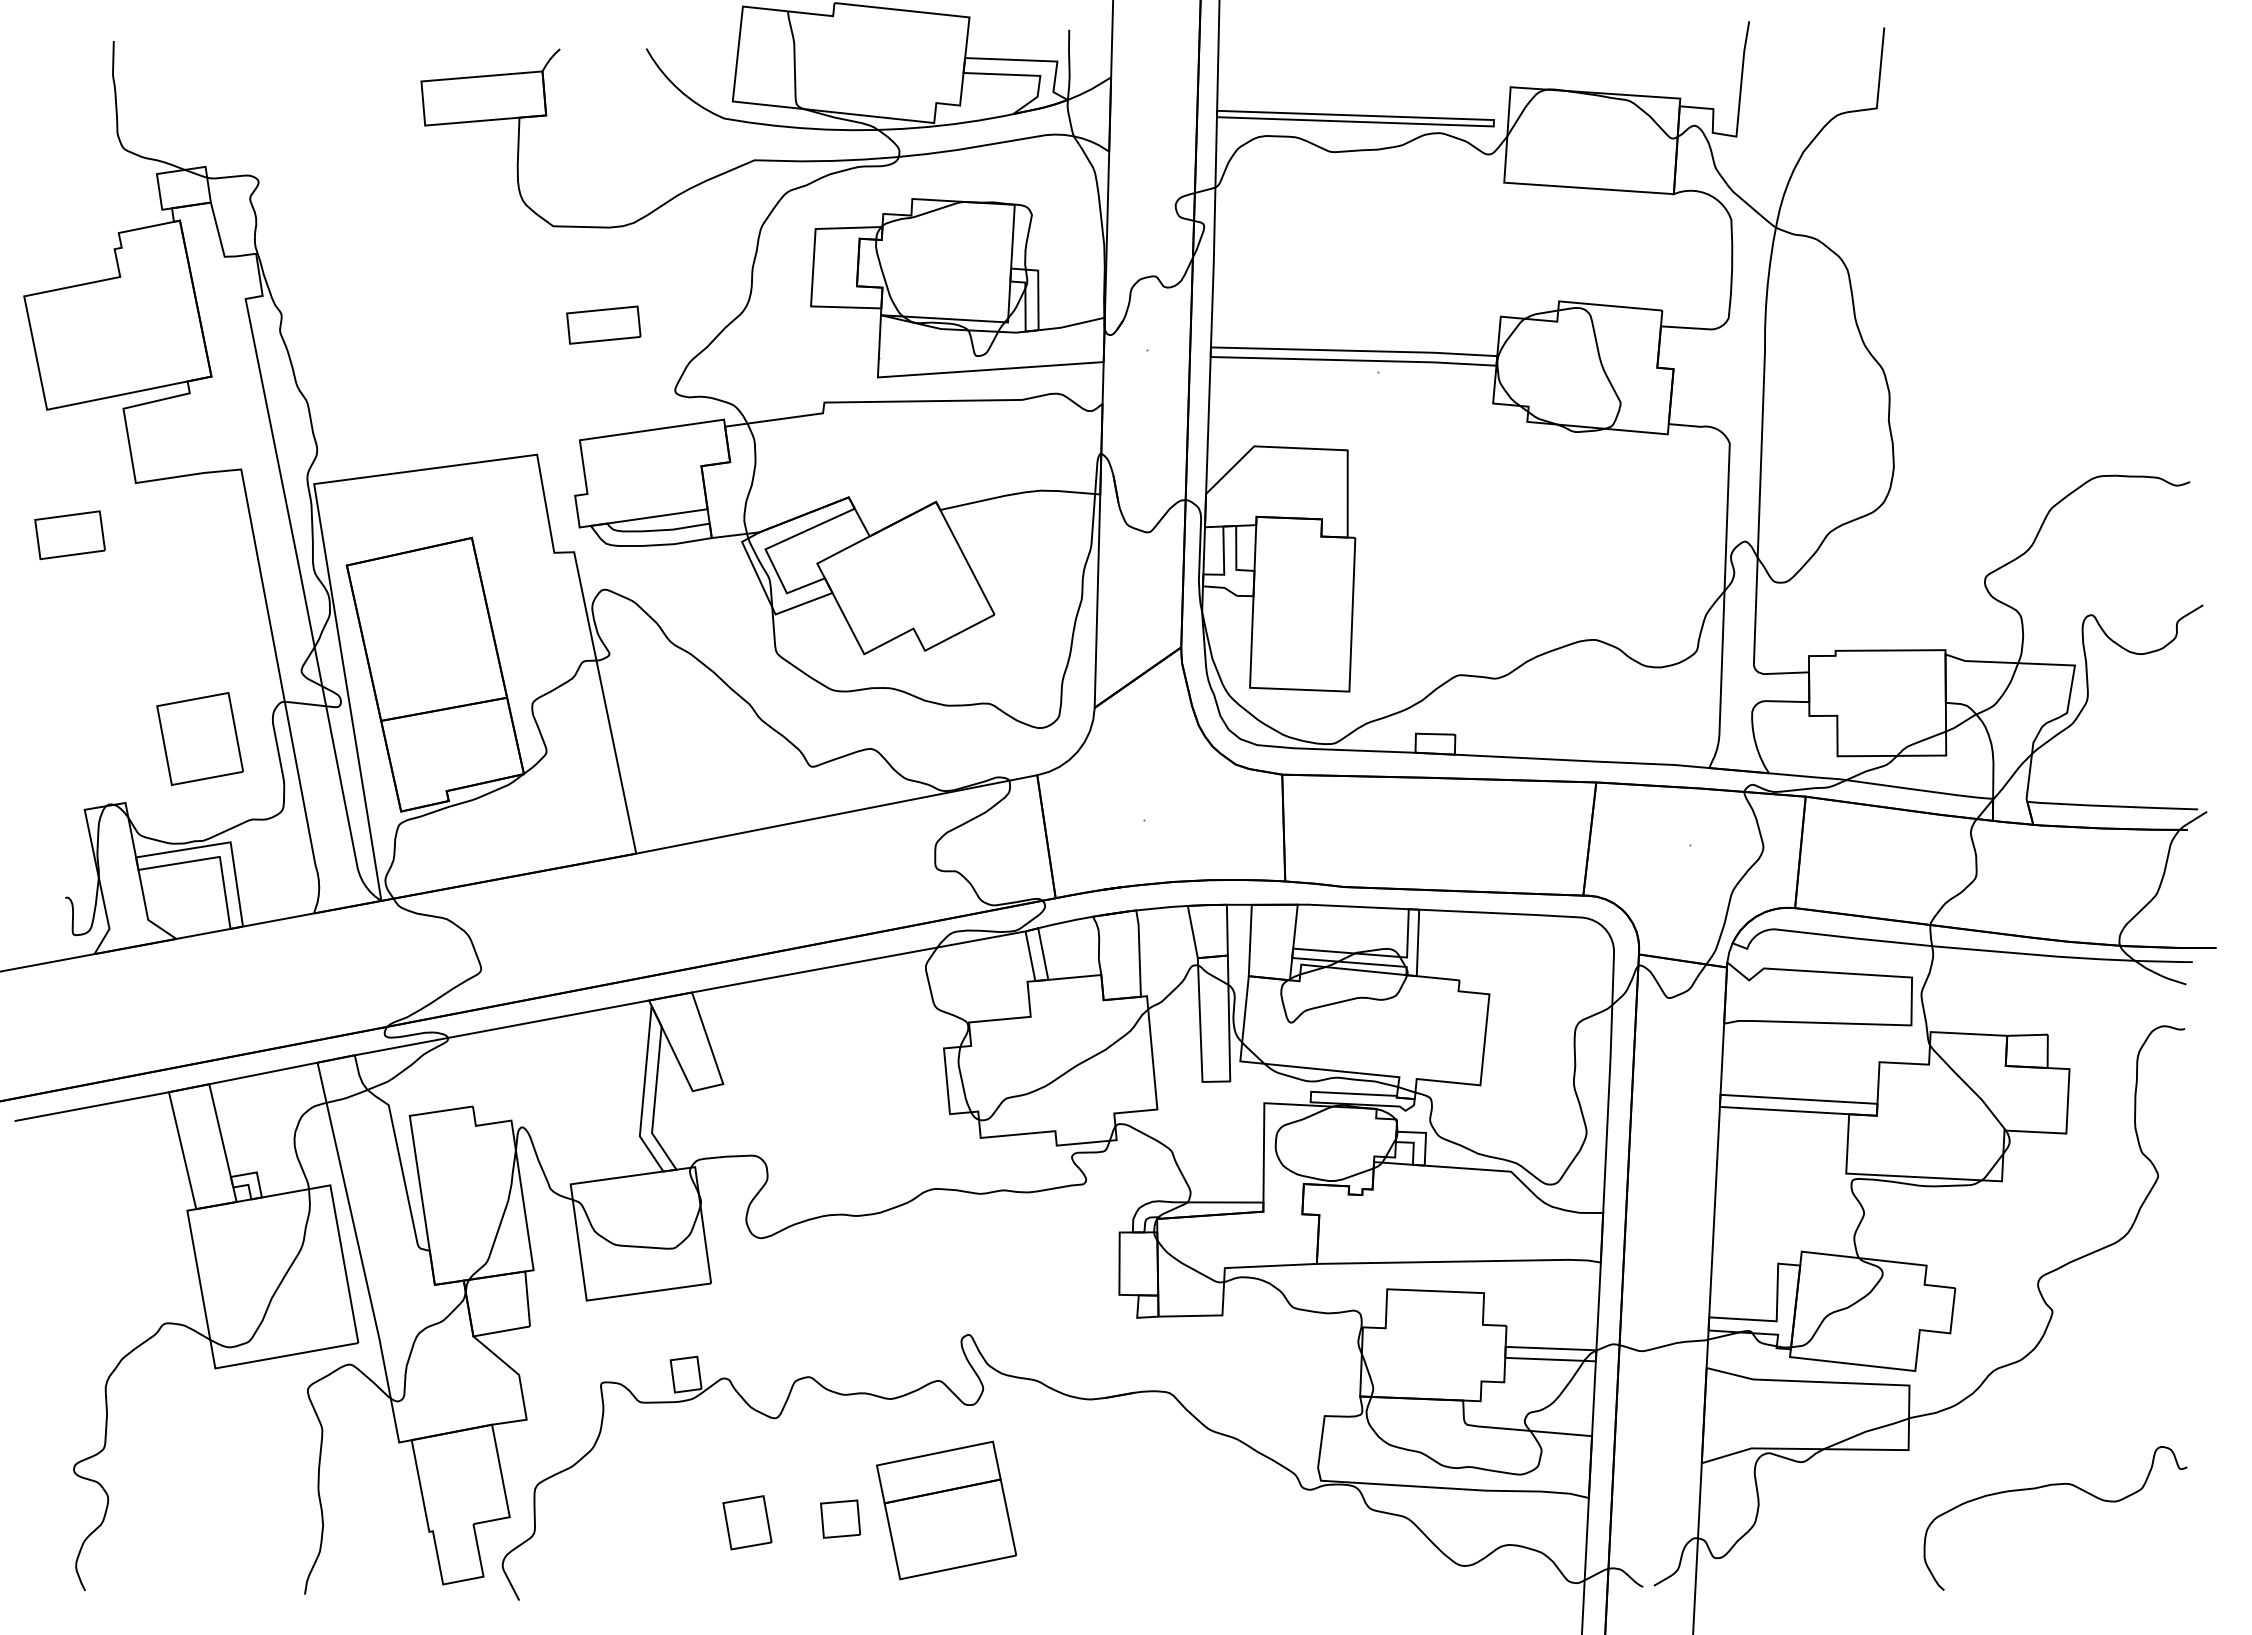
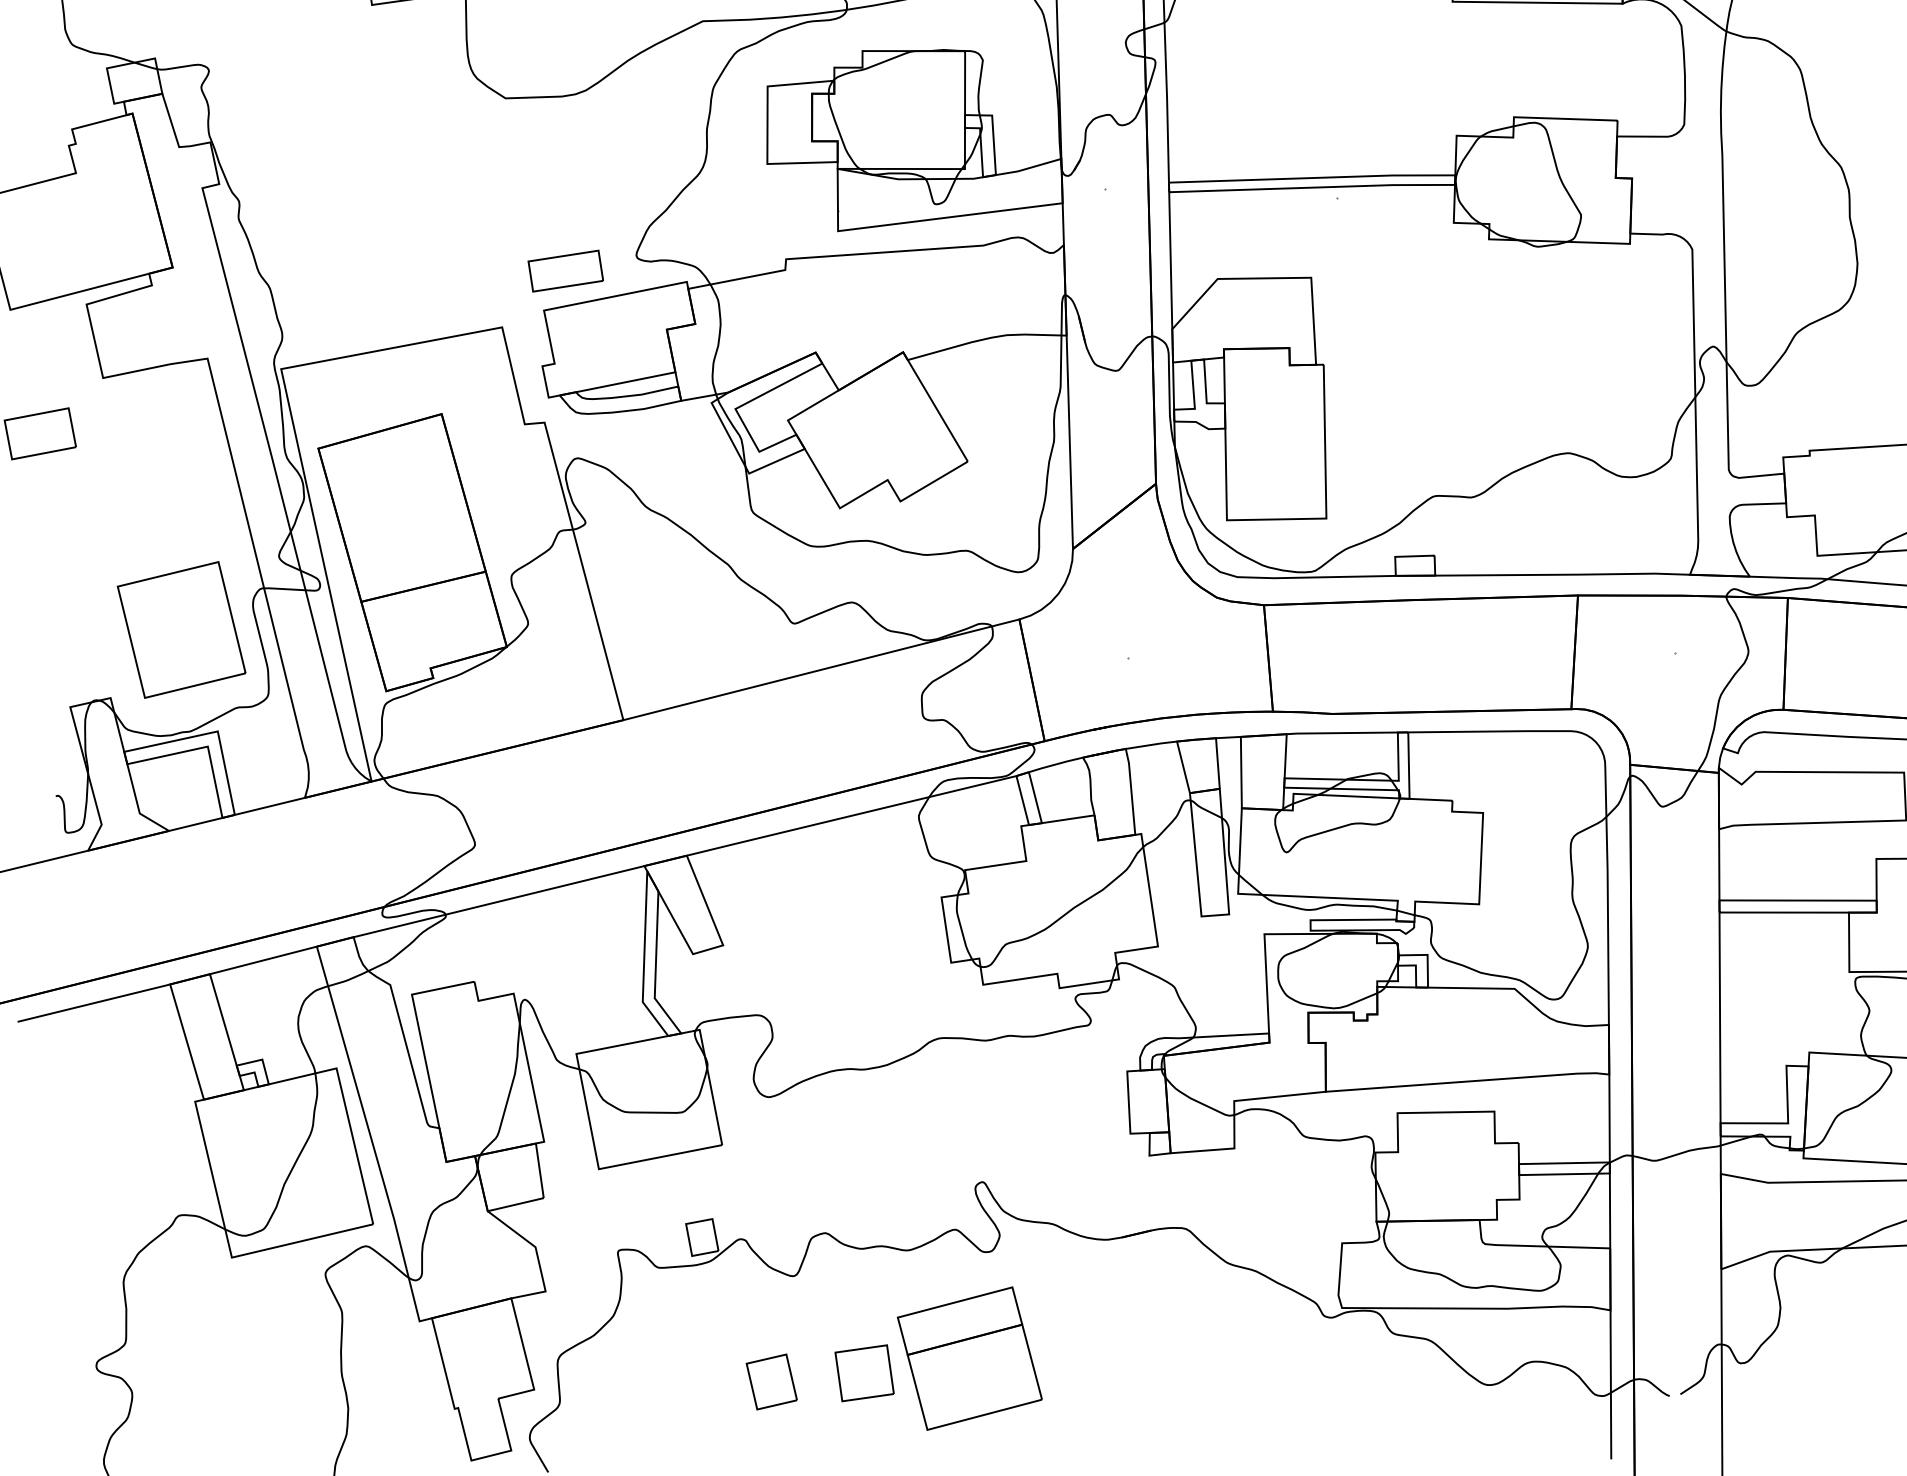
part: (603, 324) -> (565, 270), moved
part: (199, 738) -> (180, 629), size x1.43
part: (840, 1518) -> (864, 1372), size x1.43

